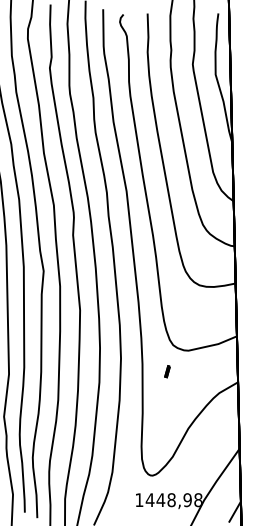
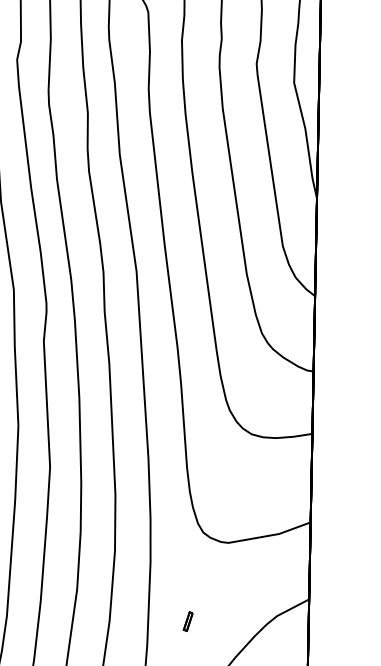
part: (167, 371) -> (188, 621), moved

